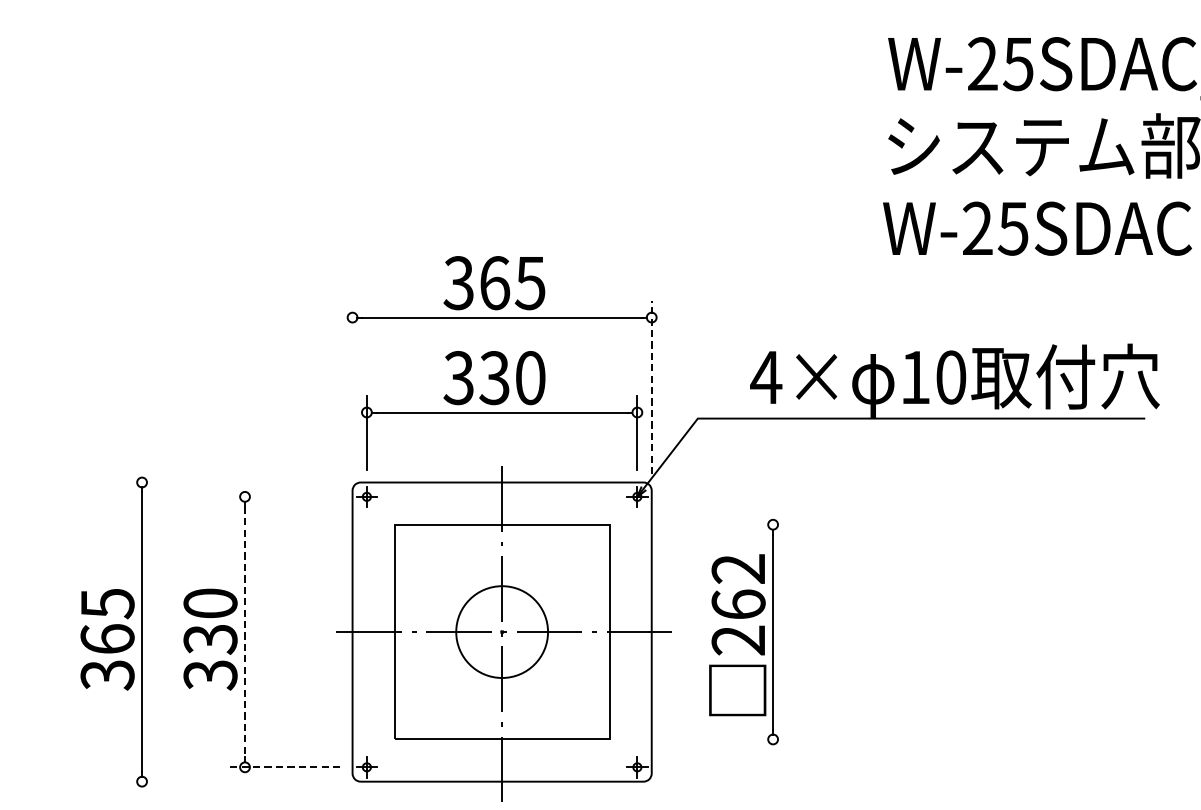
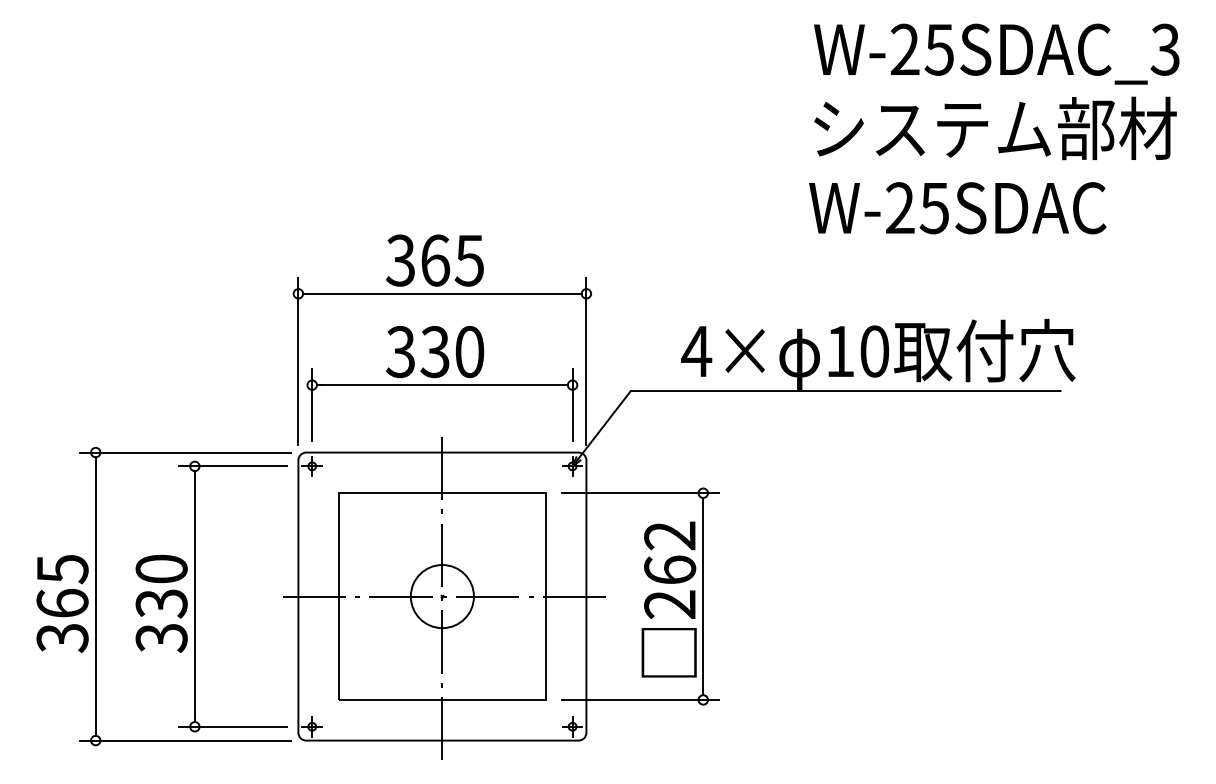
line: (651, 386) -> (586, 360), dashed -> solid
line: (352, 387) -> (298, 361), added
line: (234, 482) -> (184, 452), added
line: (284, 496) -> (232, 466), added
line: (707, 525) -> (640, 493), added
line: (244, 632) -> (194, 596), dashed -> solid
circle: (501, 632) -> (441, 596), size x0.71
line: (707, 738) -> (640, 699), added
line: (284, 767) -> (232, 726), dashed -> solid
line: (234, 781) -> (184, 740), added

